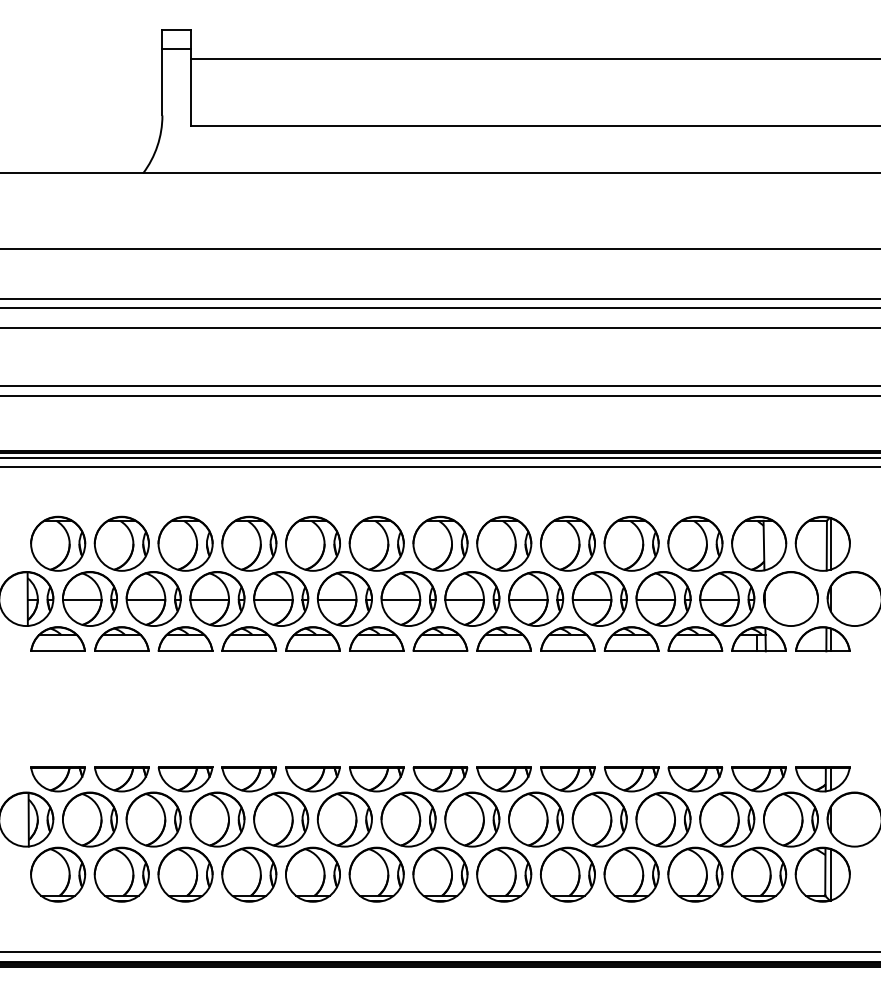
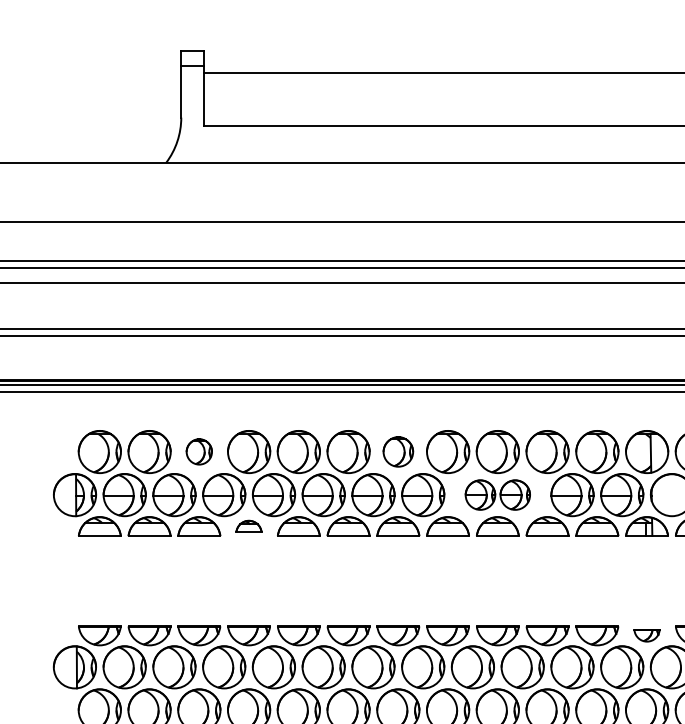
part: (185, 543) -> (199, 451), size x0.6
part: (440, 543) -> (398, 451), size x0.7
part: (567, 598) -> (497, 494), size x0.7
part: (248, 638) -> (248, 525), size x0.6
part: (758, 779) -> (646, 636), size x0.6

